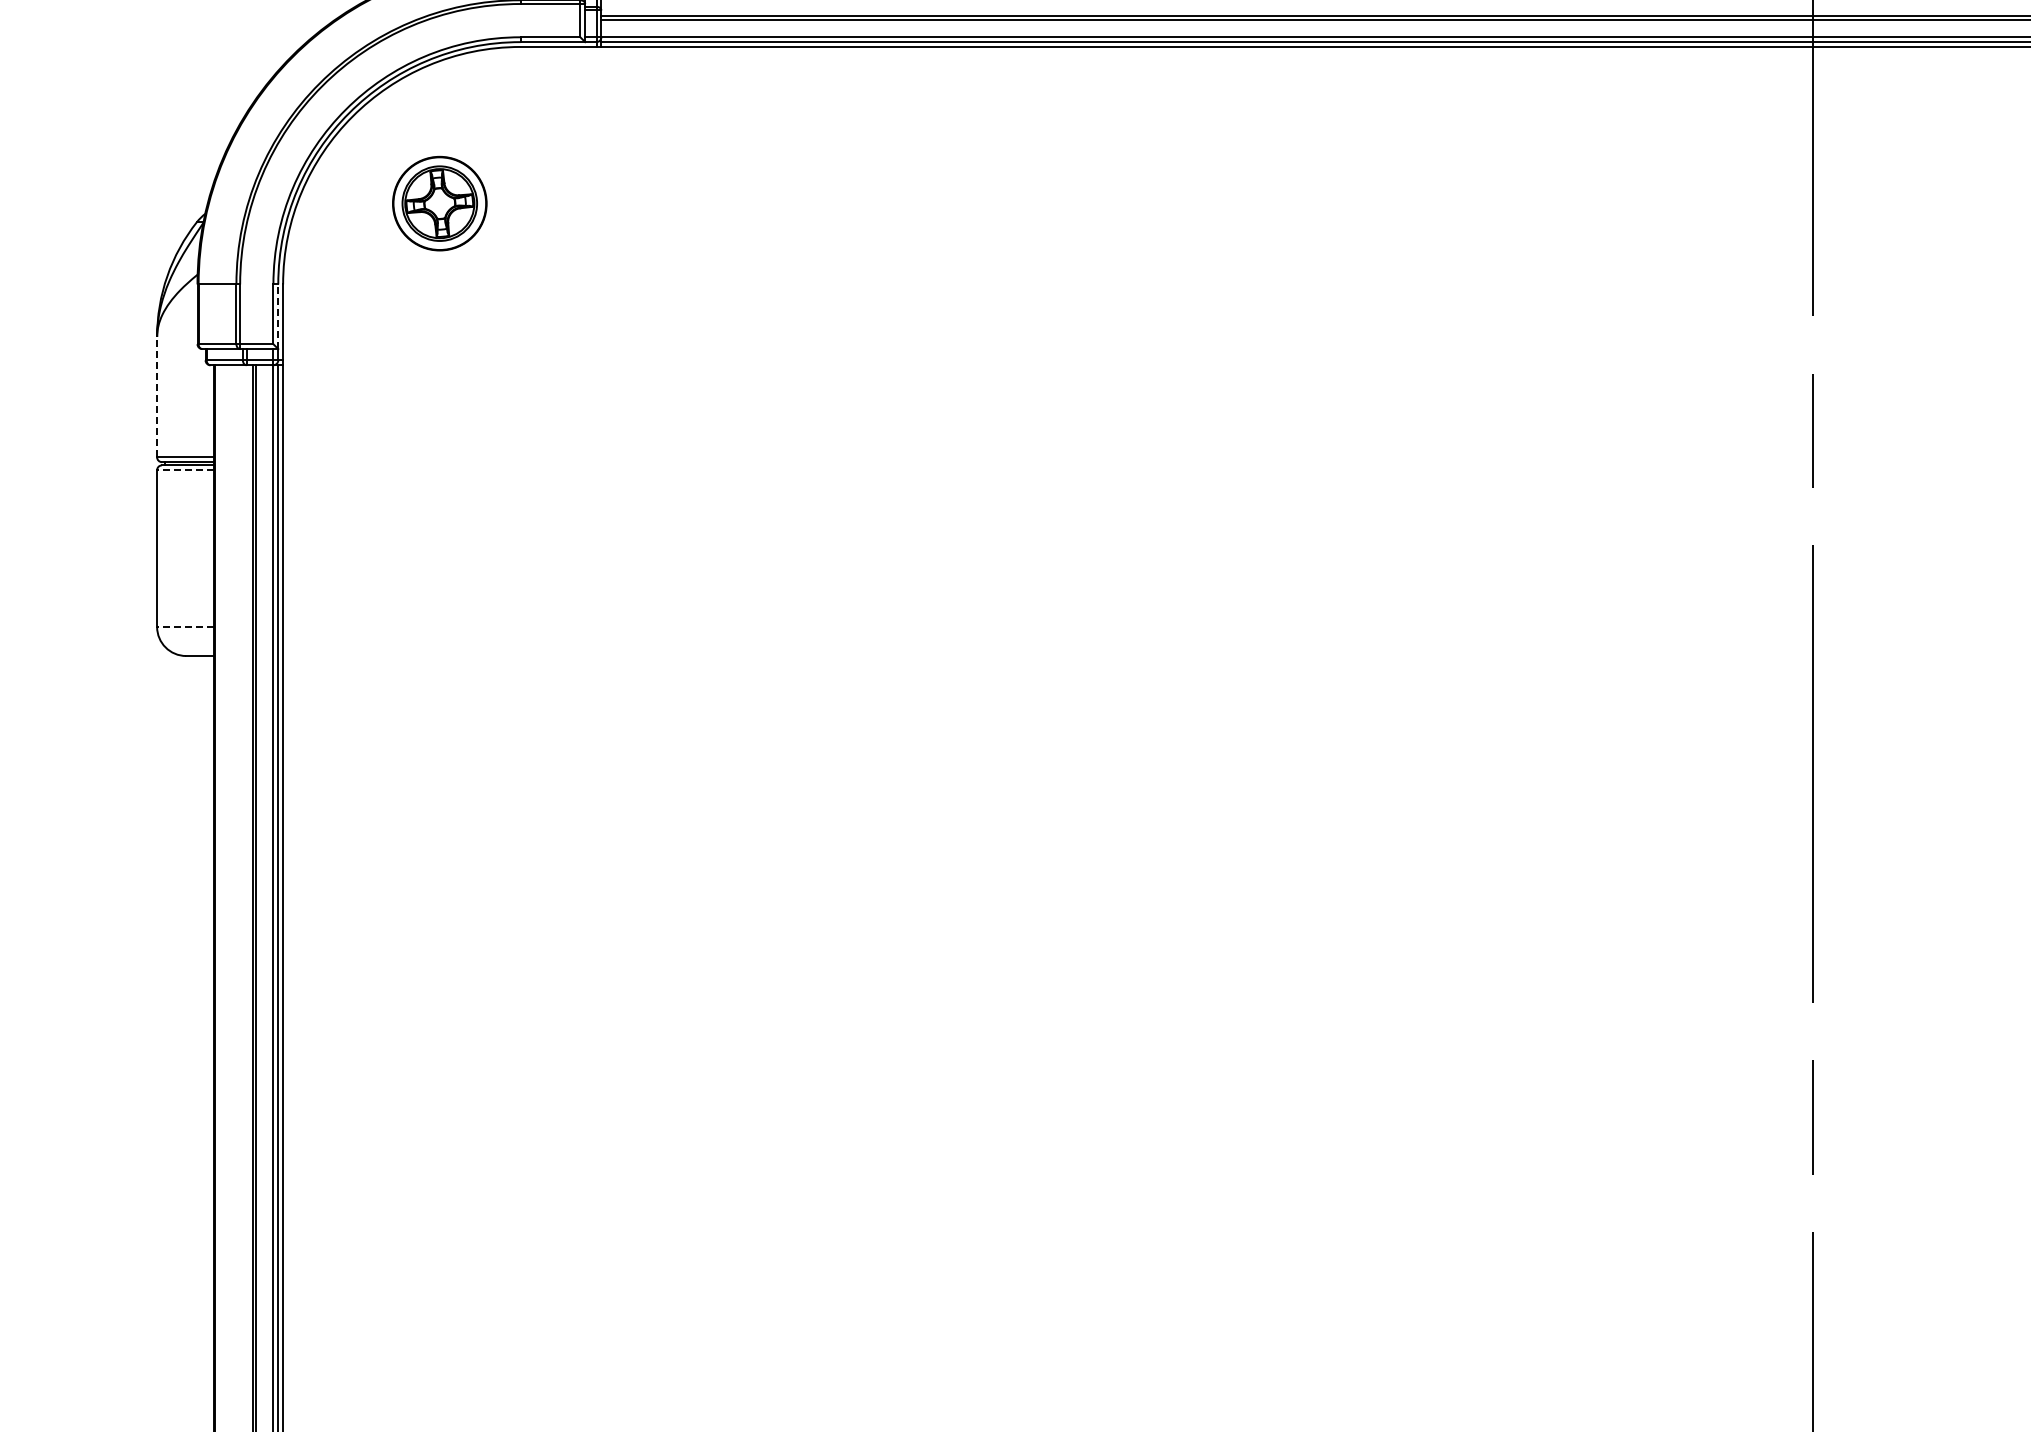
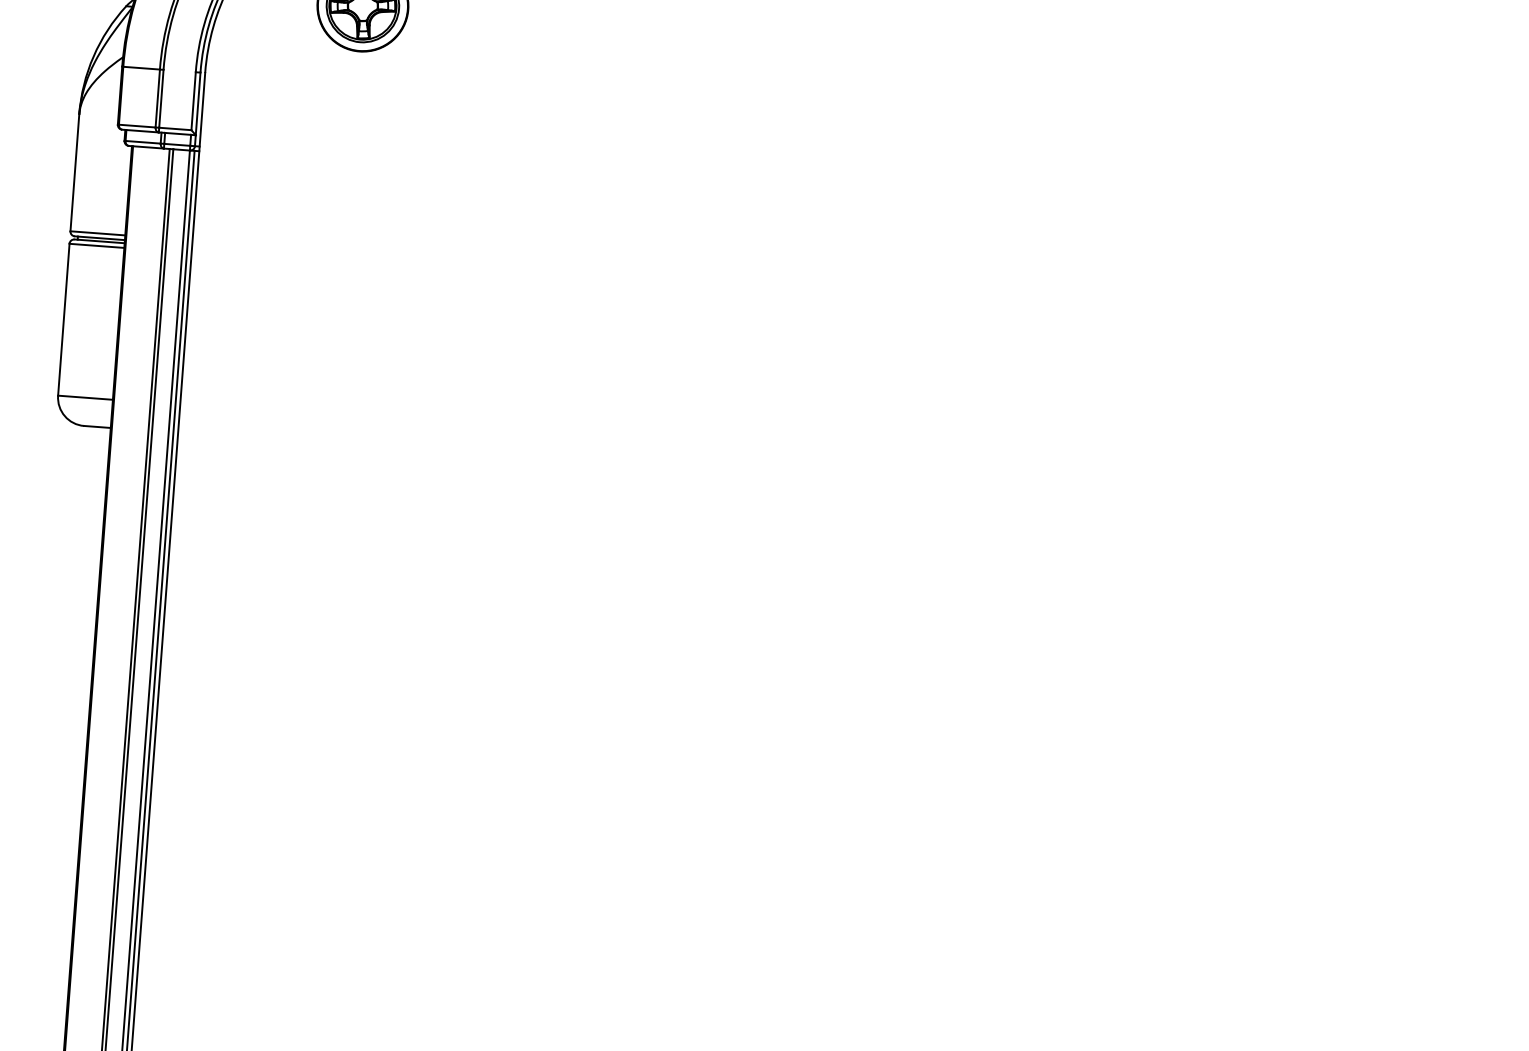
line: (278, 316) -> (198, 103), dashed -> solid
line: (157, 396) -> (75, 172), dashed -> solid
line: (184, 470) -> (96, 246), dashed -> solid
line: (184, 626) -> (84, 397), dashed -> solid

